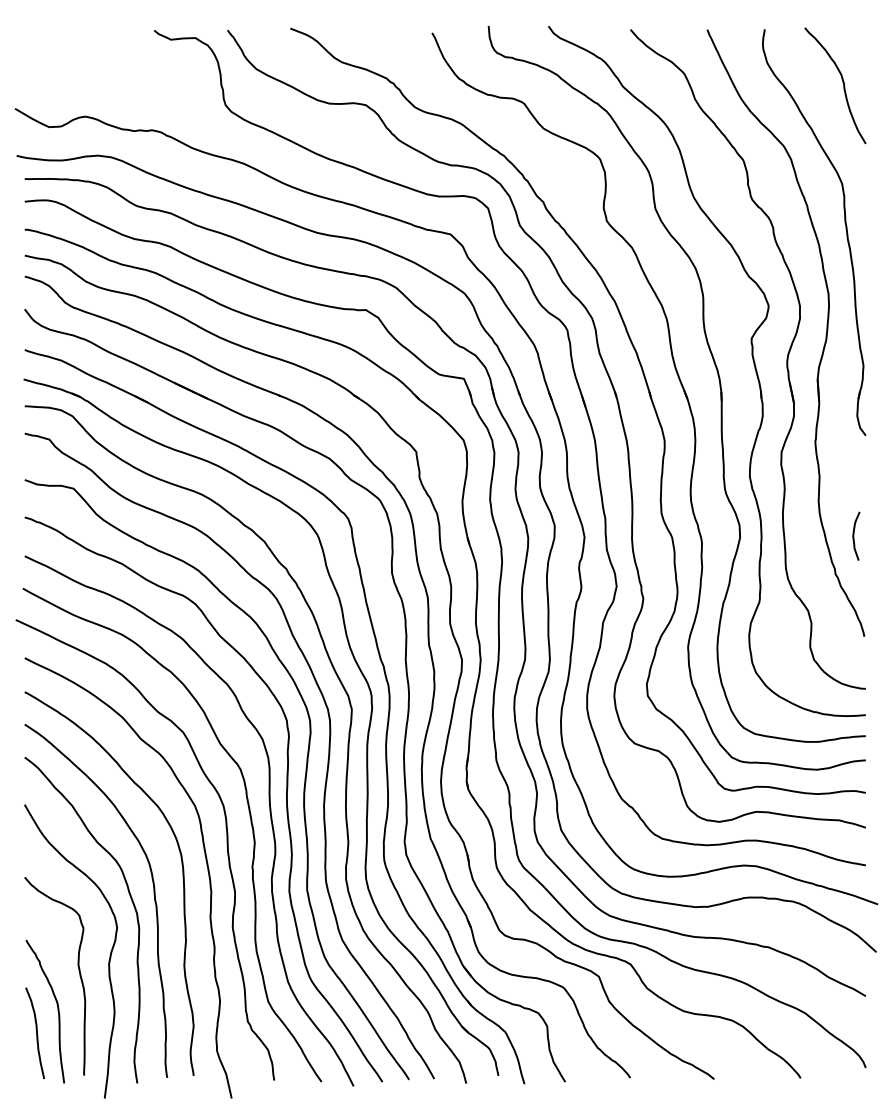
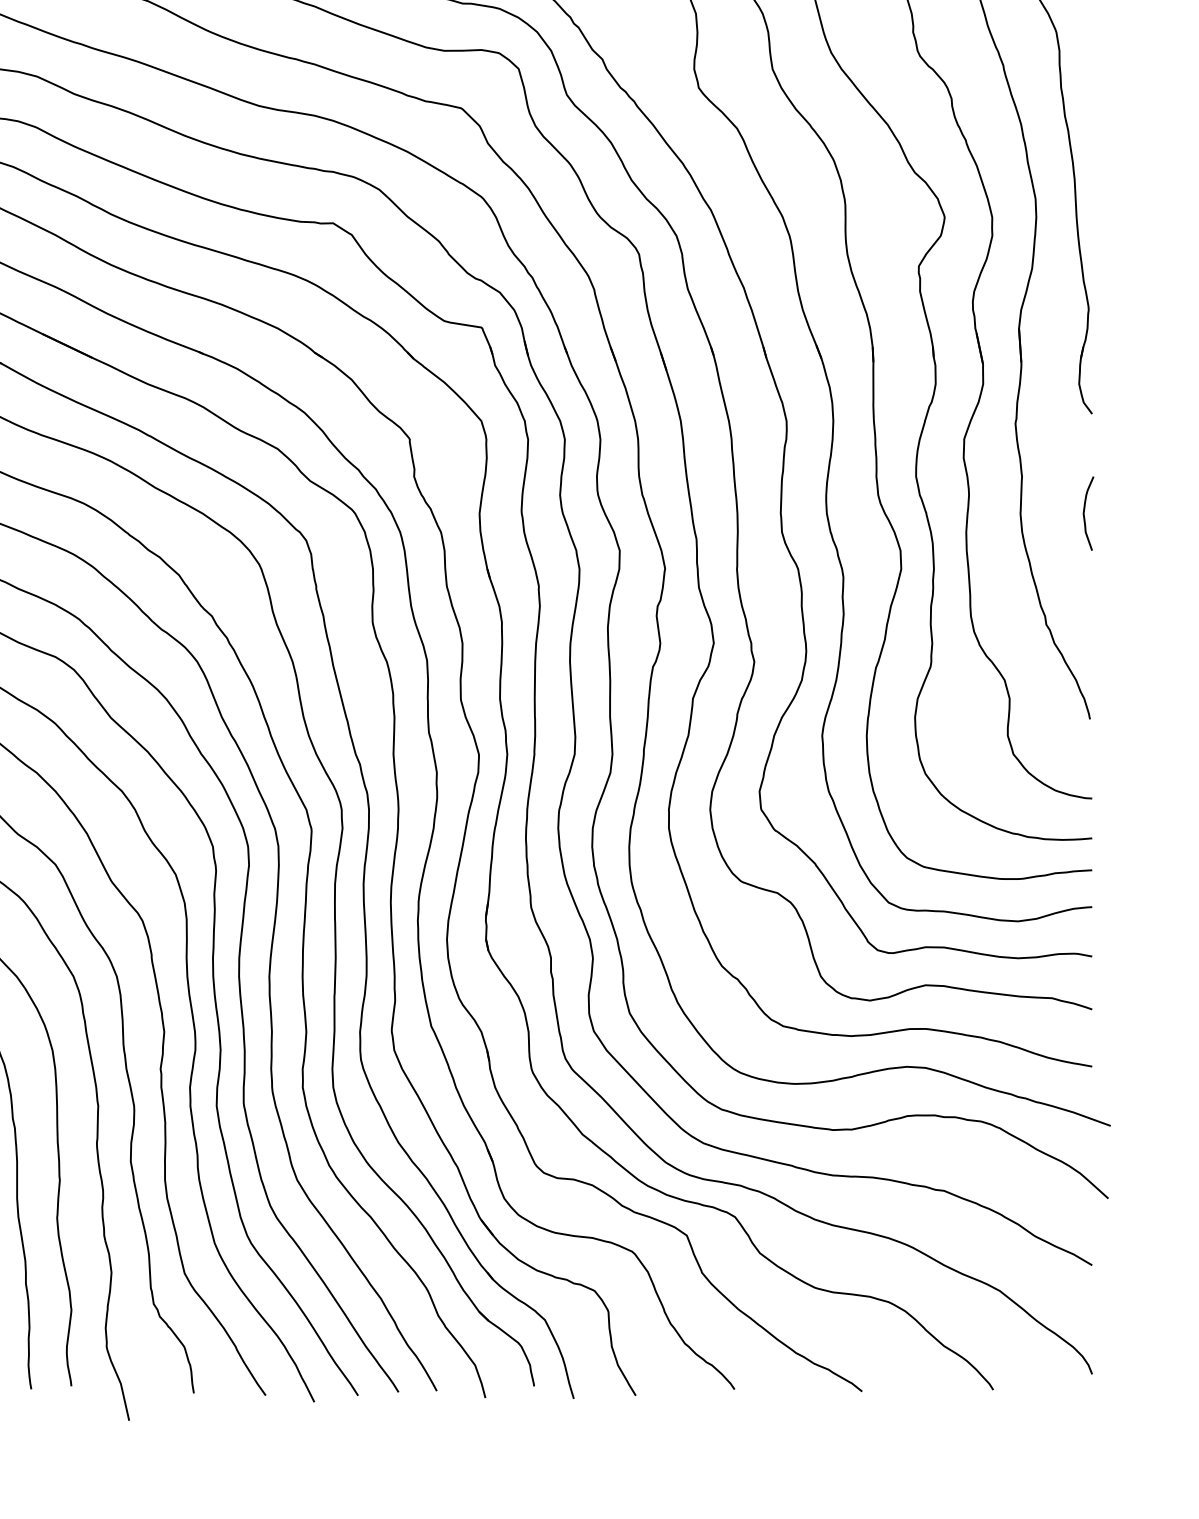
curve: (854, 535) -> (1085, 512), moved

